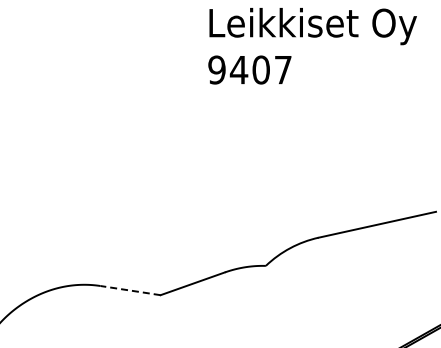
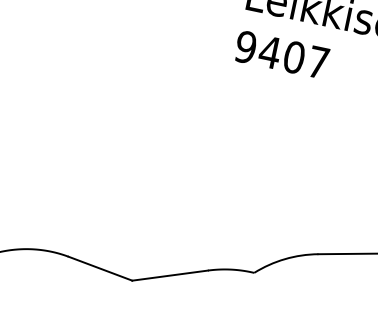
line: (130, 290) -> (100, 268), dashed -> solid

